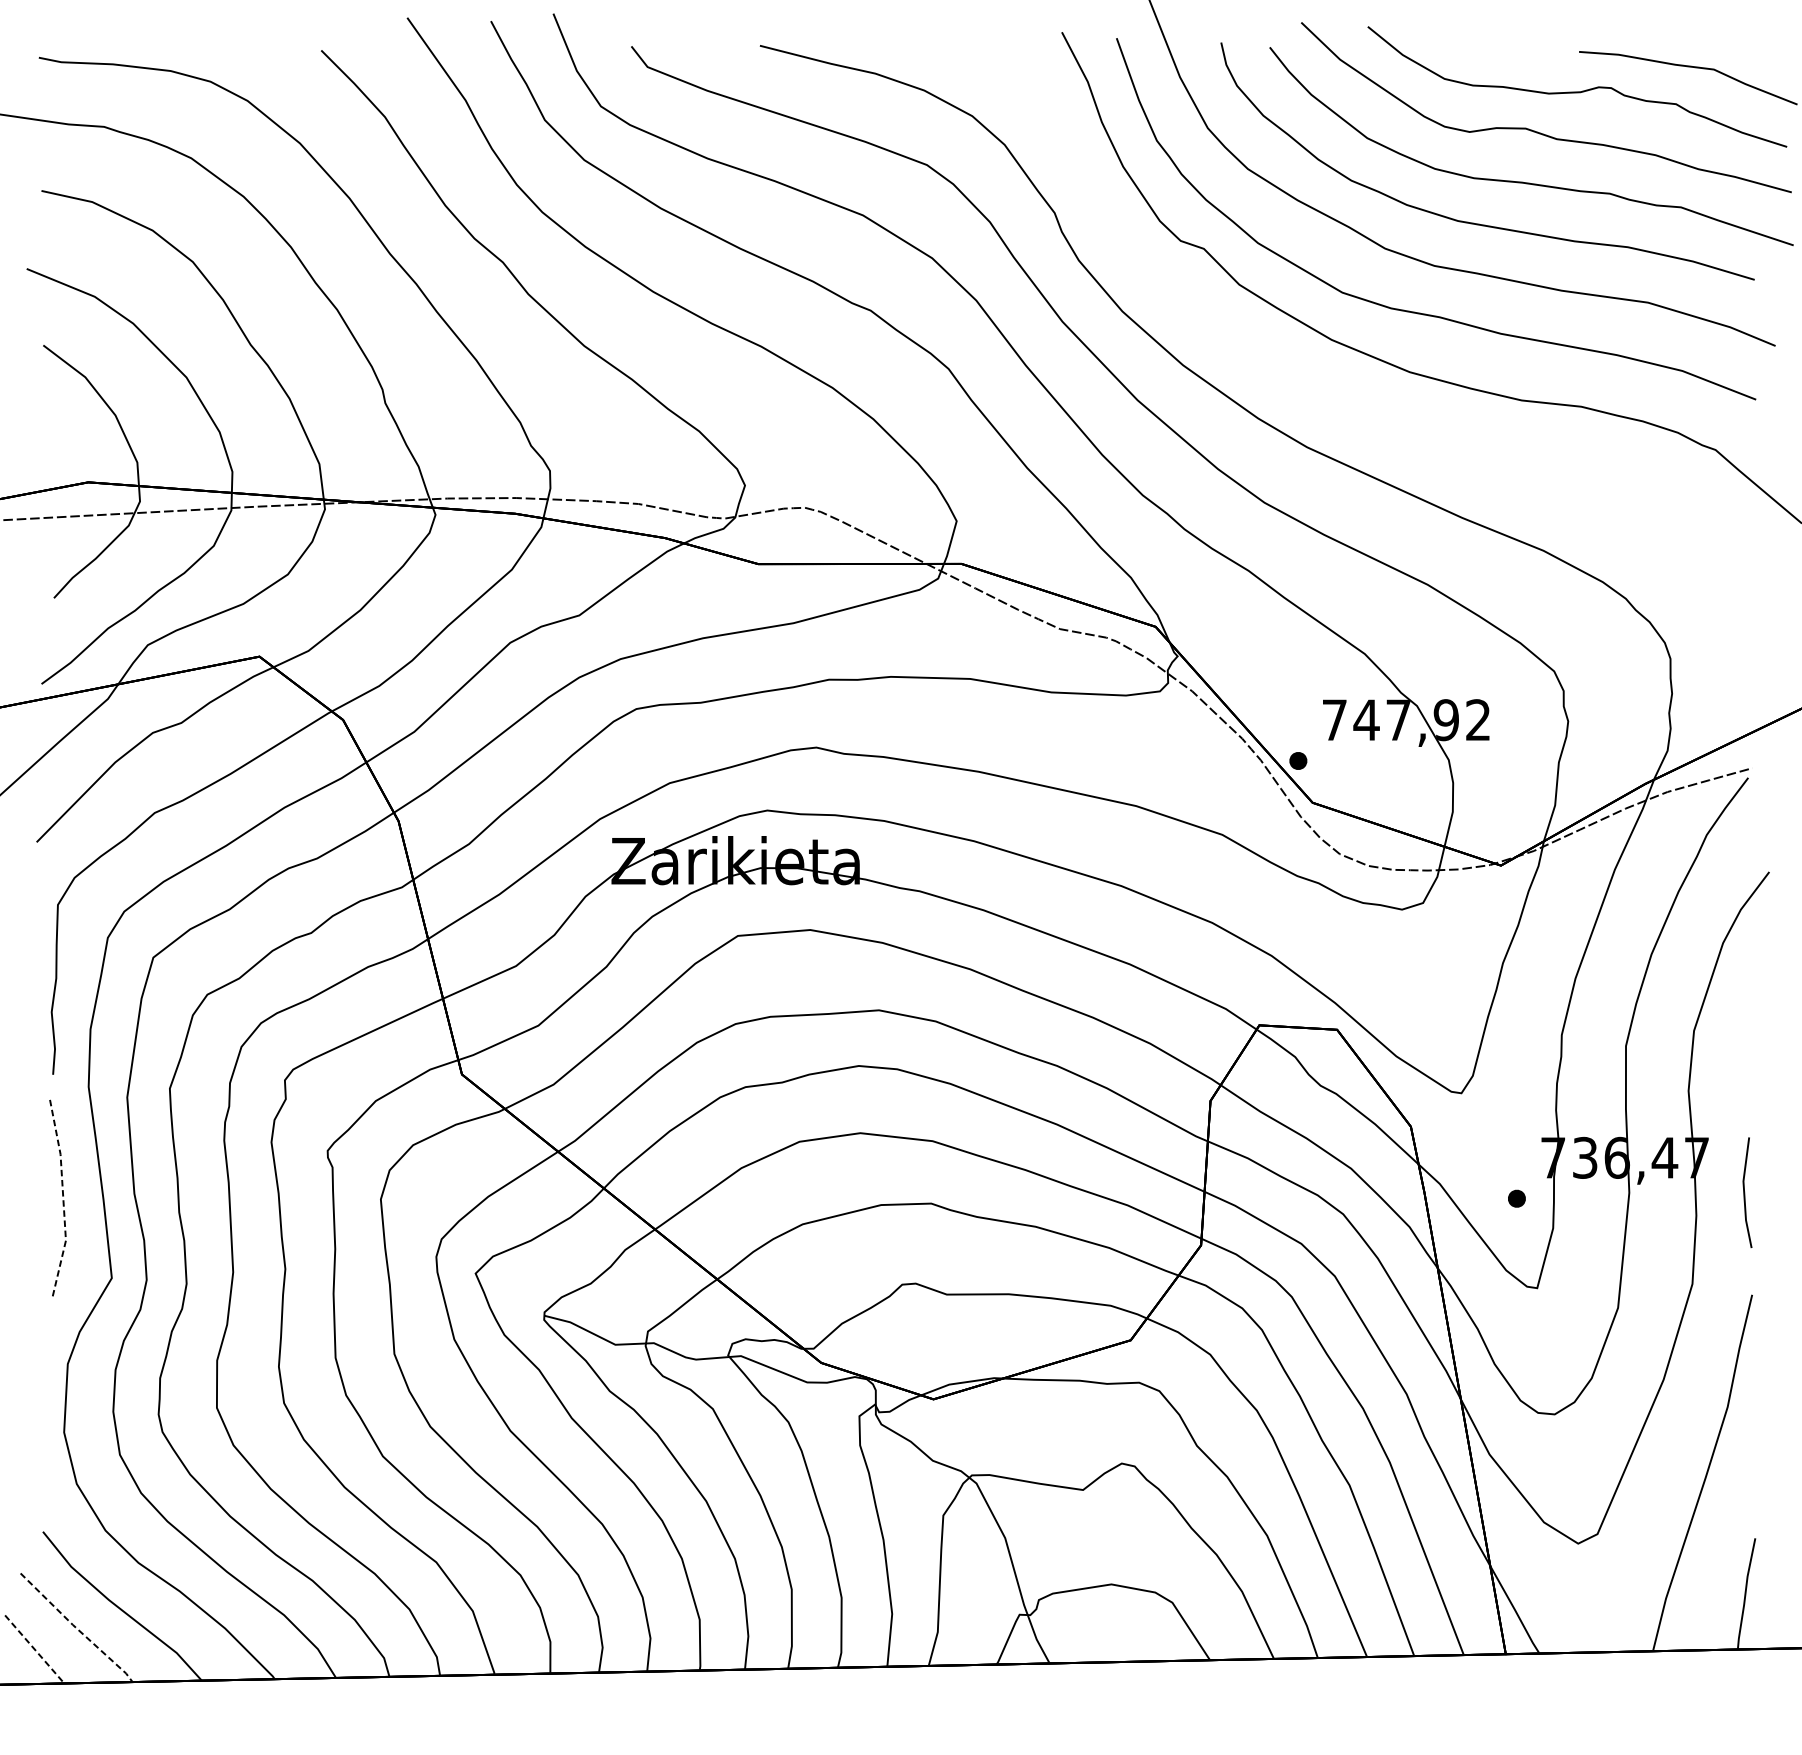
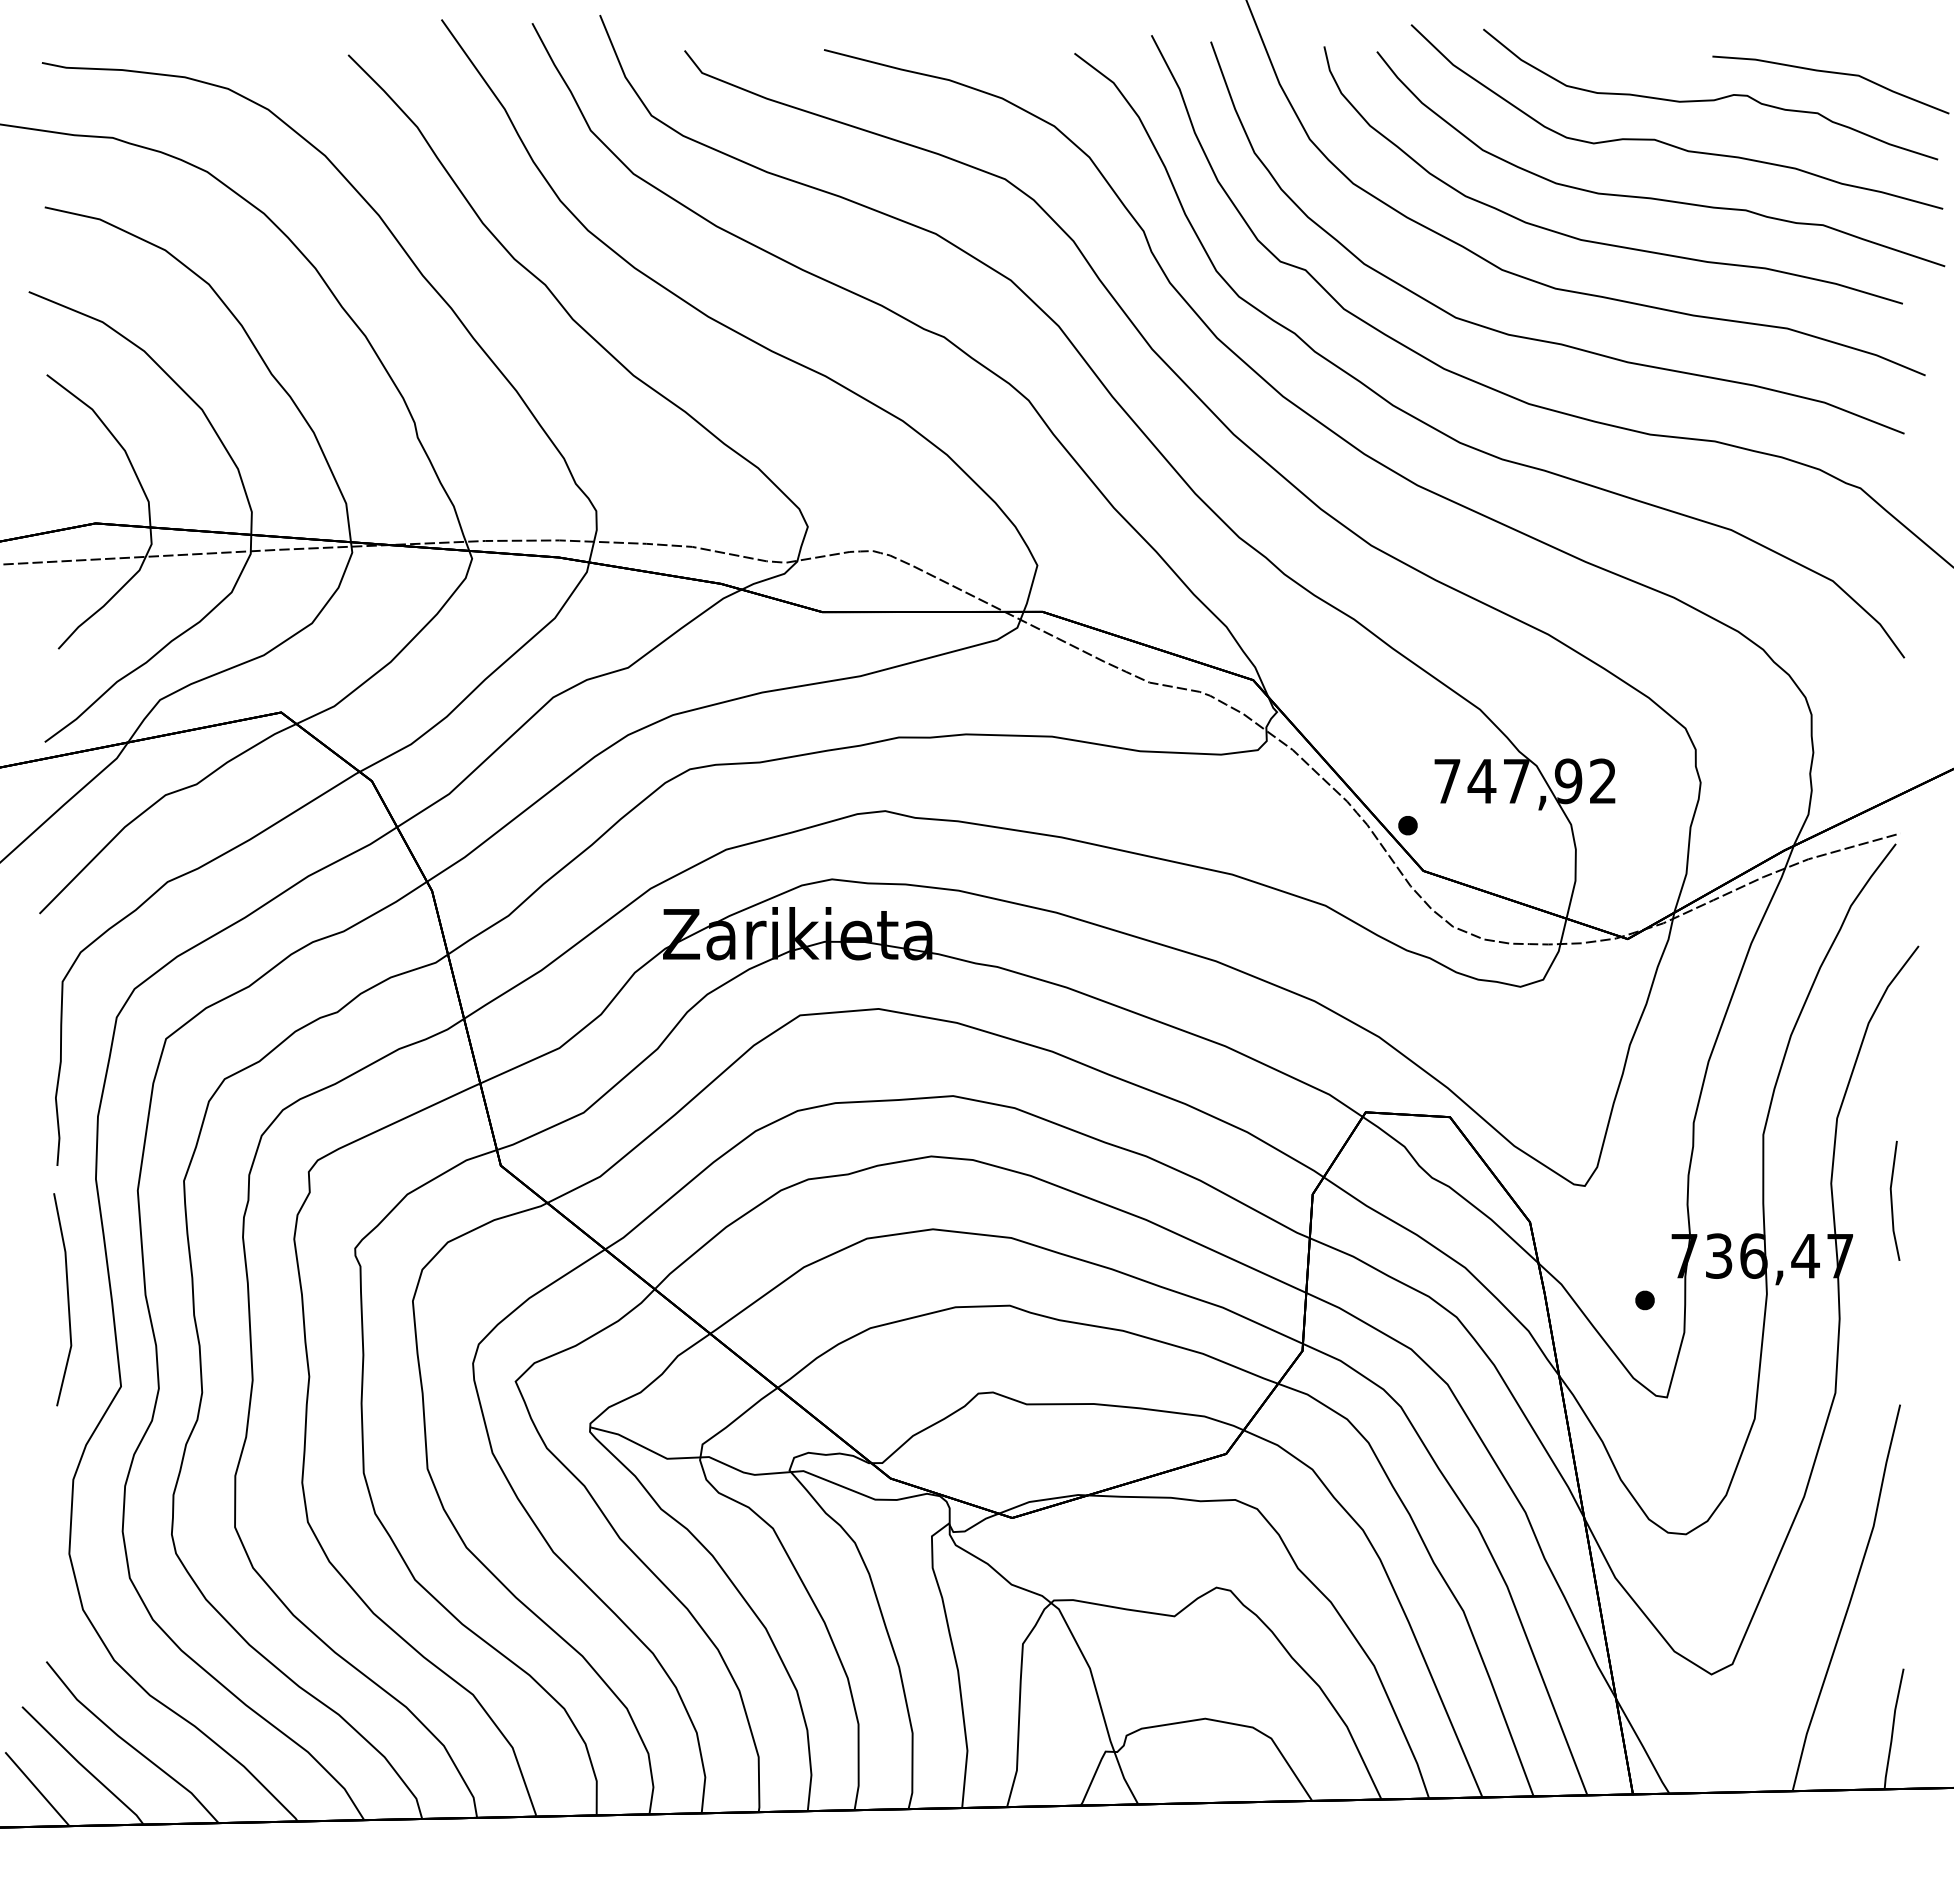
curve: (1336, 401) -> (1449, 435), added
line: (1745, 1192) -> (1892, 1200), moved
line: (63, 1198) -> (68, 1300), dashed -> solid
line: (77, 1628) -> (83, 1766), dashed -> solid
line: (34, 1649) -> (37, 1789), dashed -> solid

